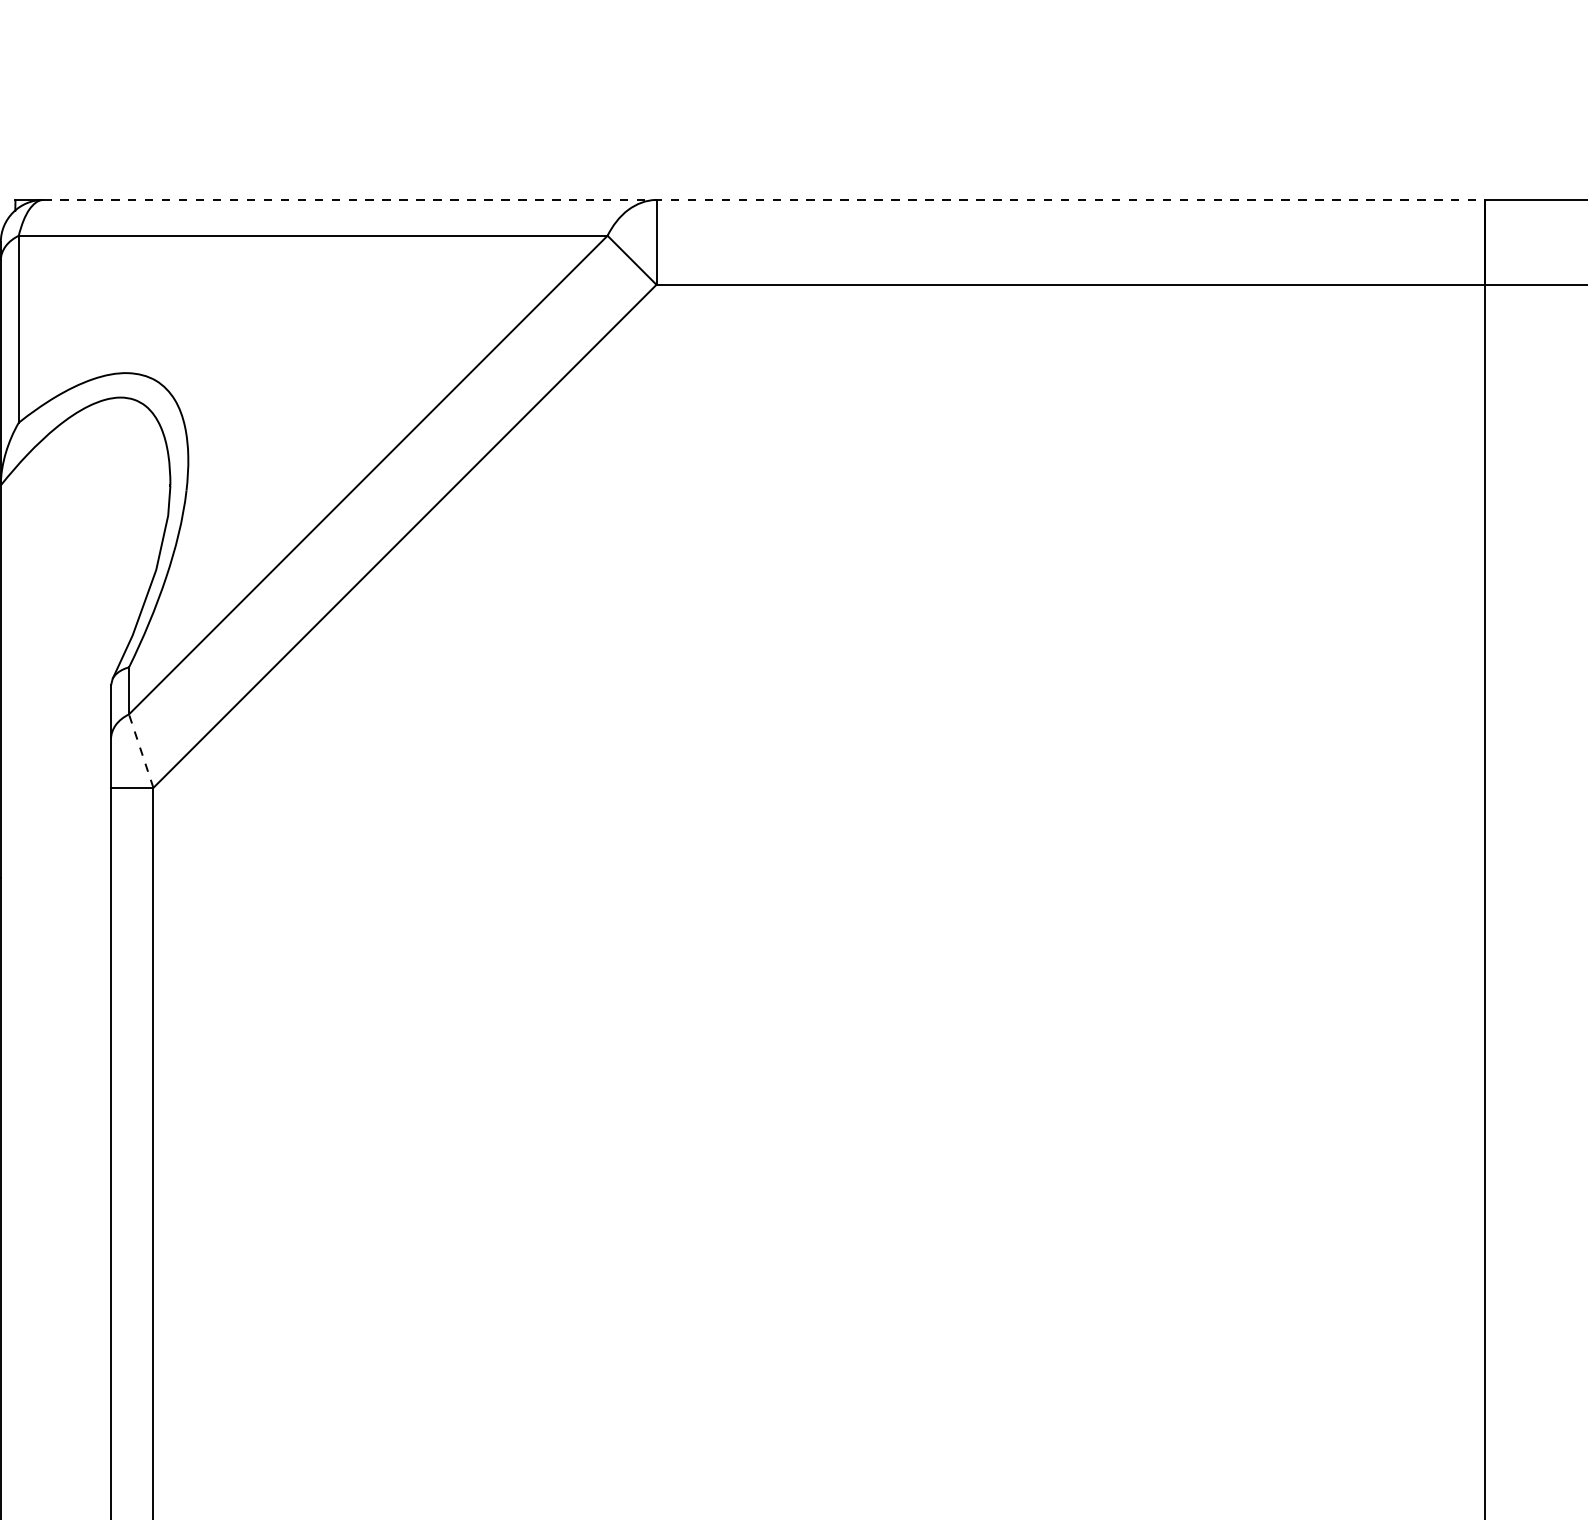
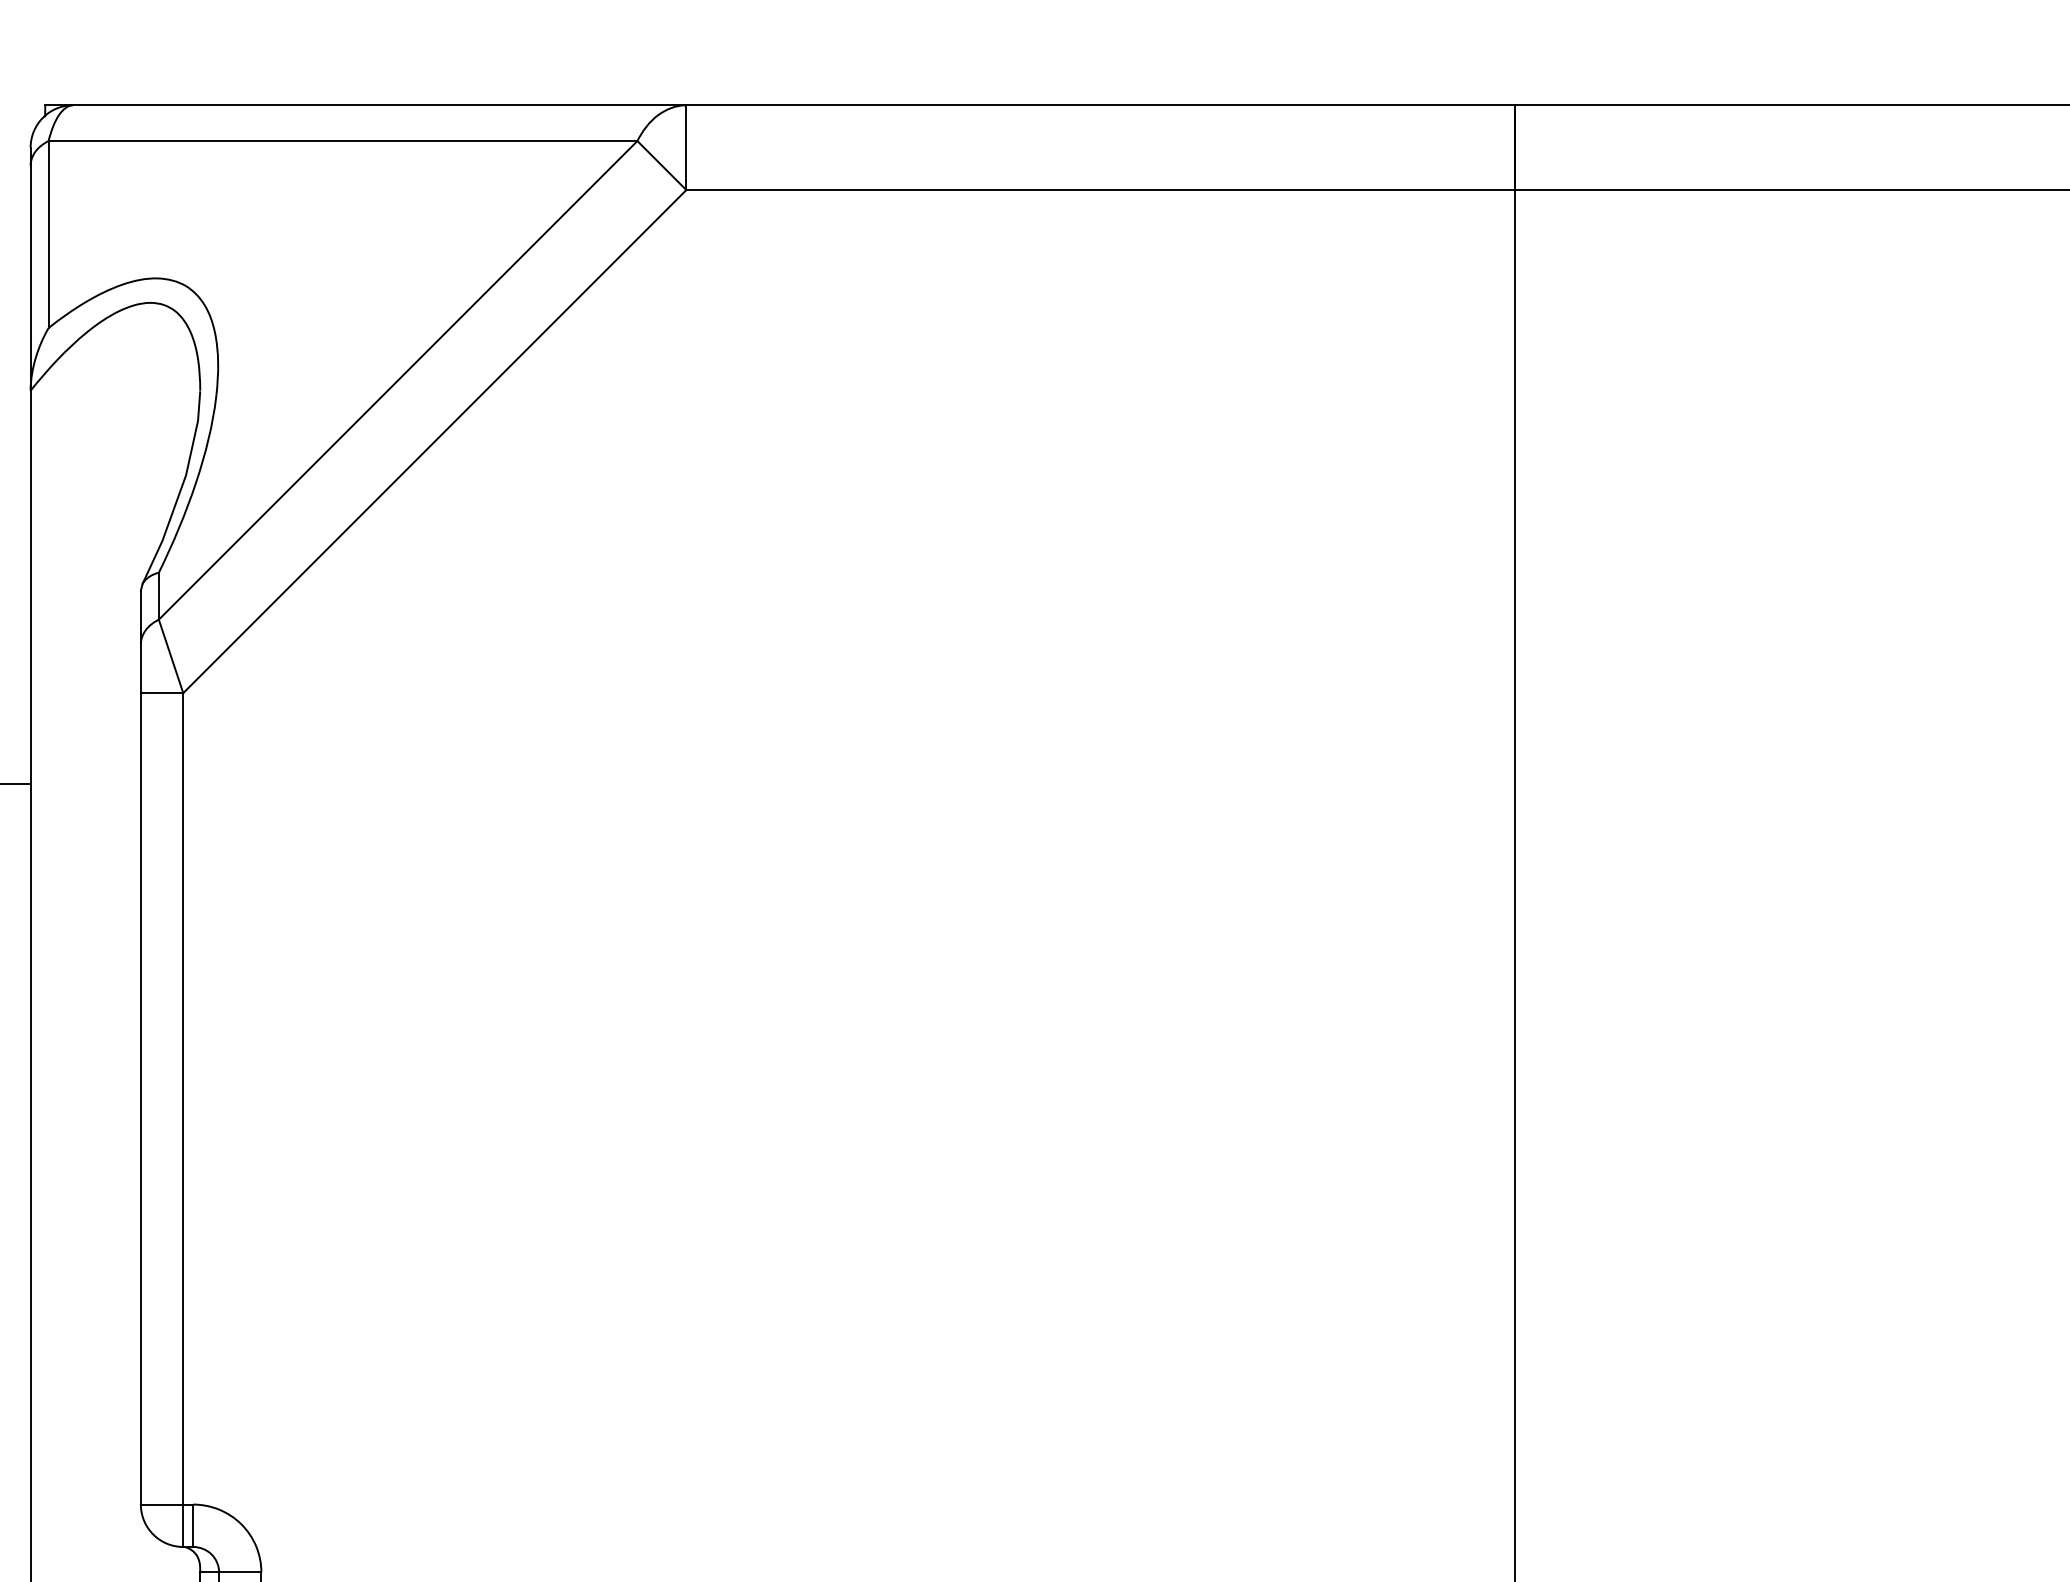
line: (763, 200) -> (793, 105), dashed -> solid
line: (141, 751) -> (171, 656), dashed -> solid

